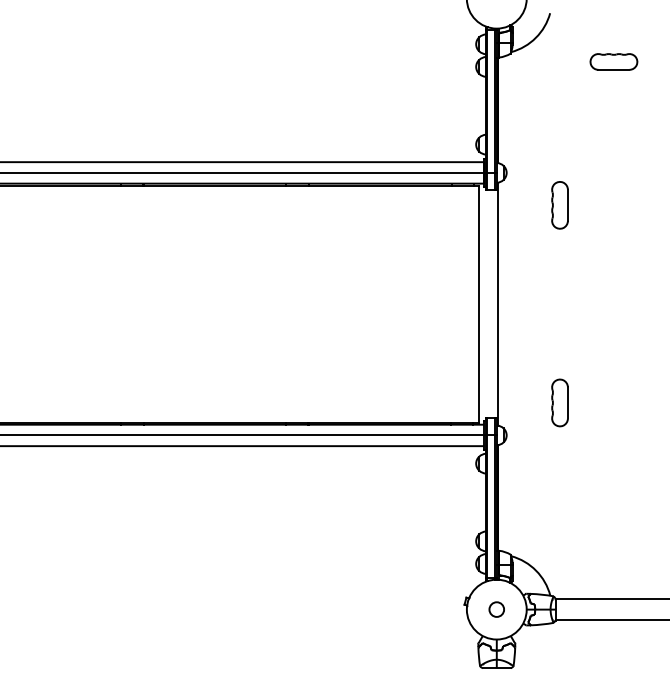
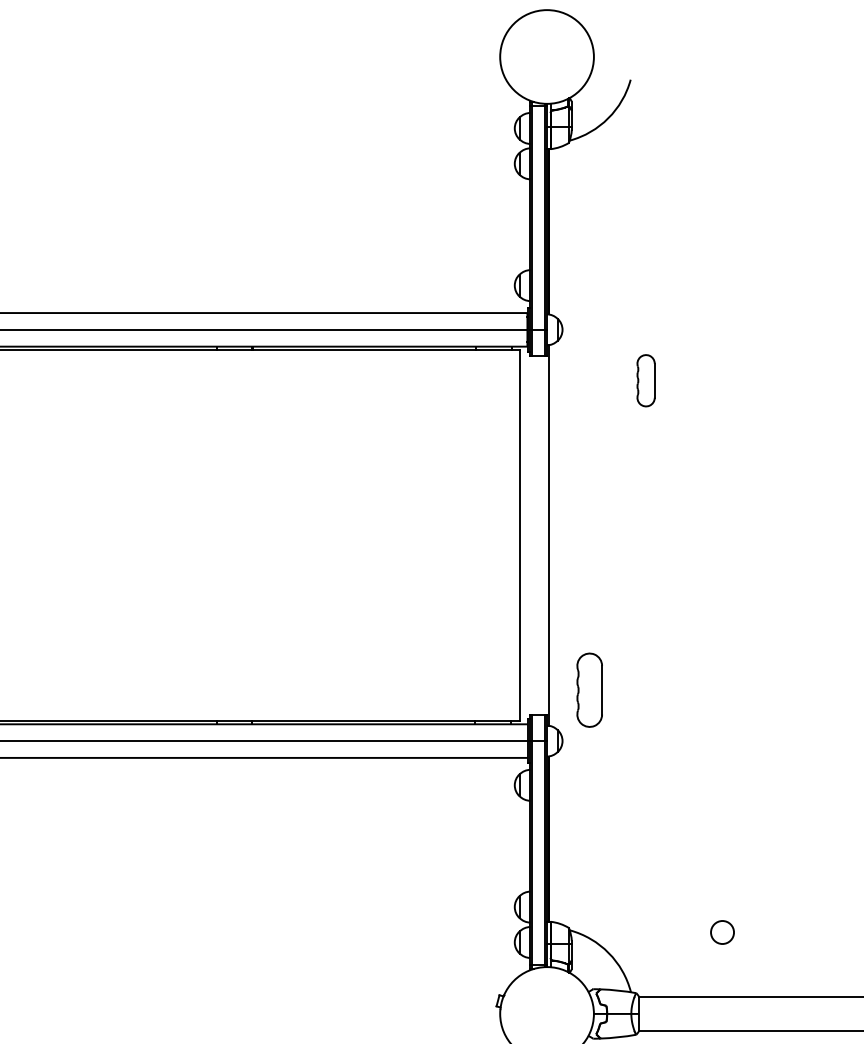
part: (613, 61) -> (729, 155), removed
part: (559, 205) -> (645, 380), size x0.7
part: (559, 402) -> (588, 689), moved
circle: (496, 609) -> (722, 932), moved

